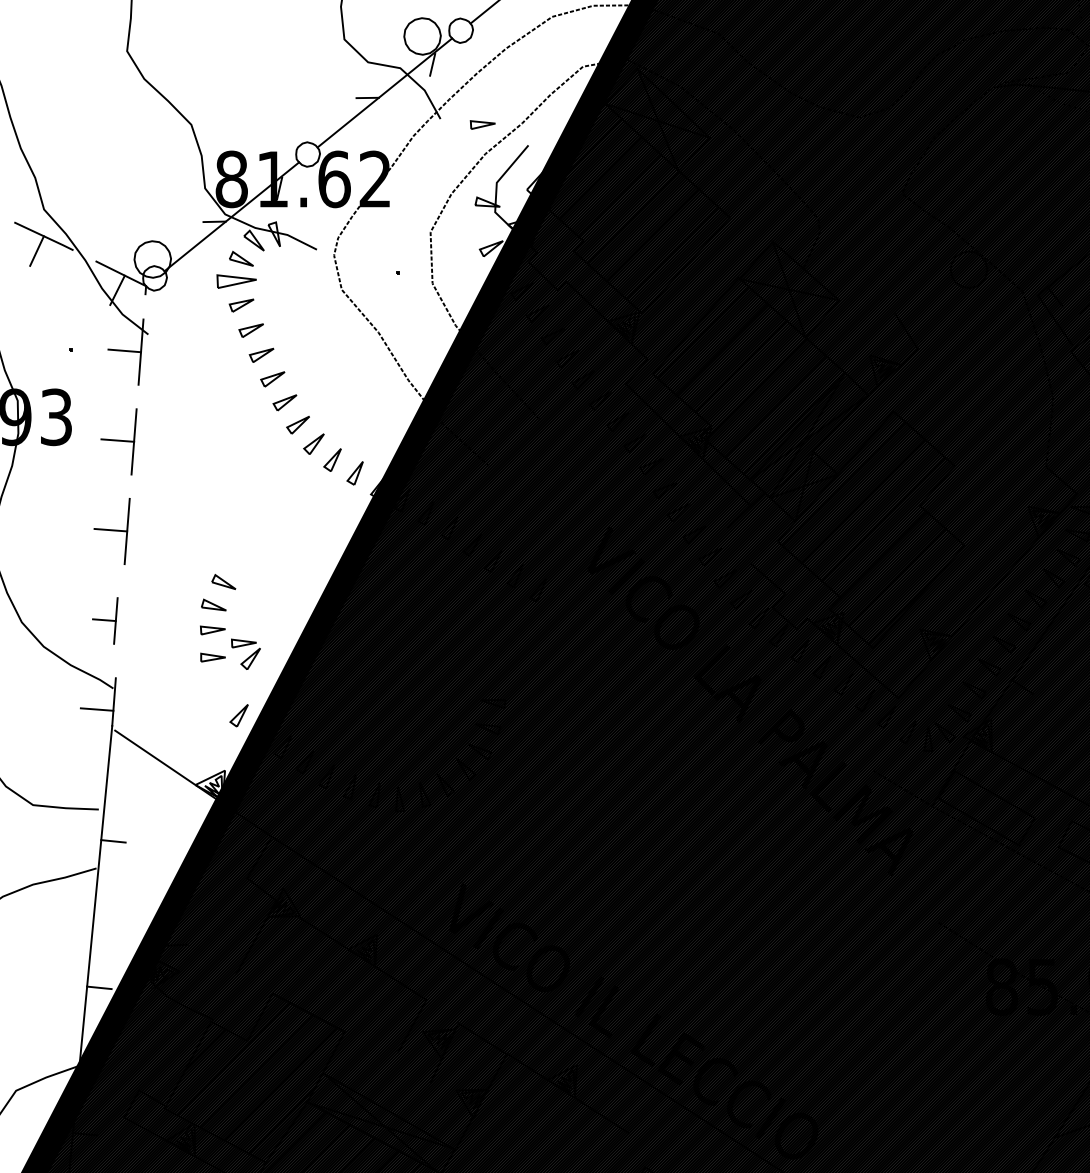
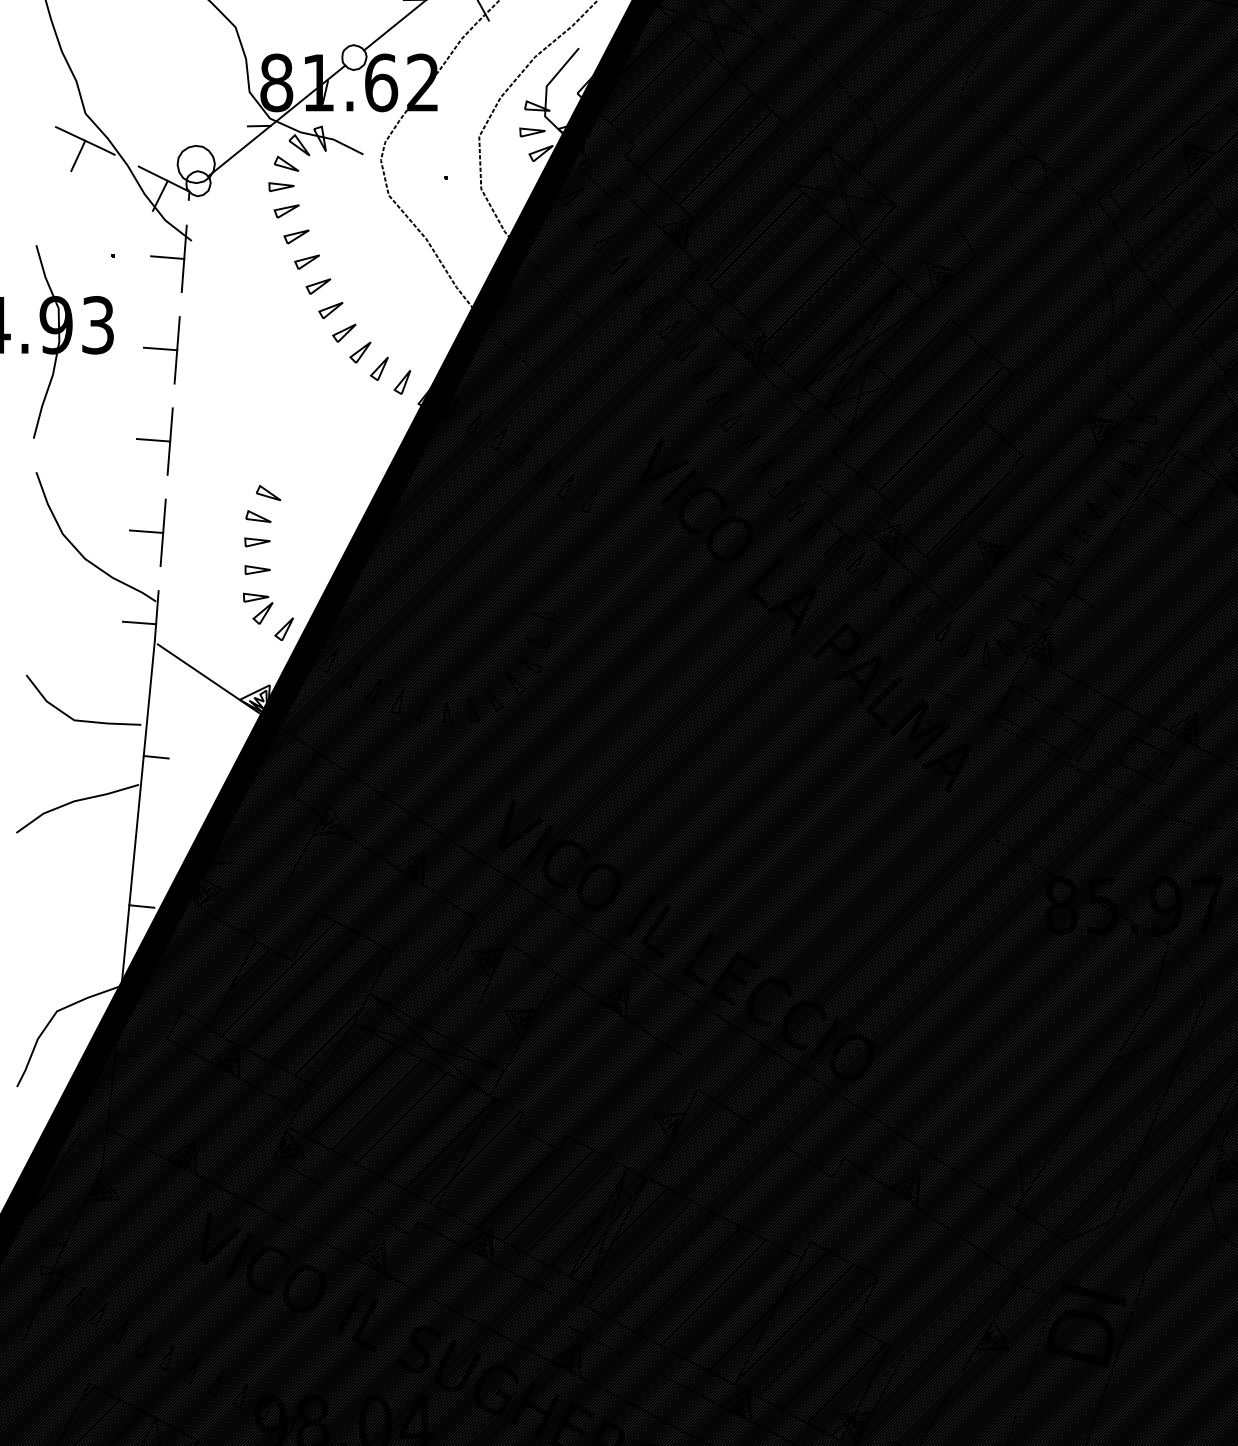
part: (482, 125) -> (532, 132), moved
part: (236, 282) -> (281, 187), size x0.62
part: (104, 620) -> (147, 532), size x1.43
part: (246, 654) -> (258, 608), moved

